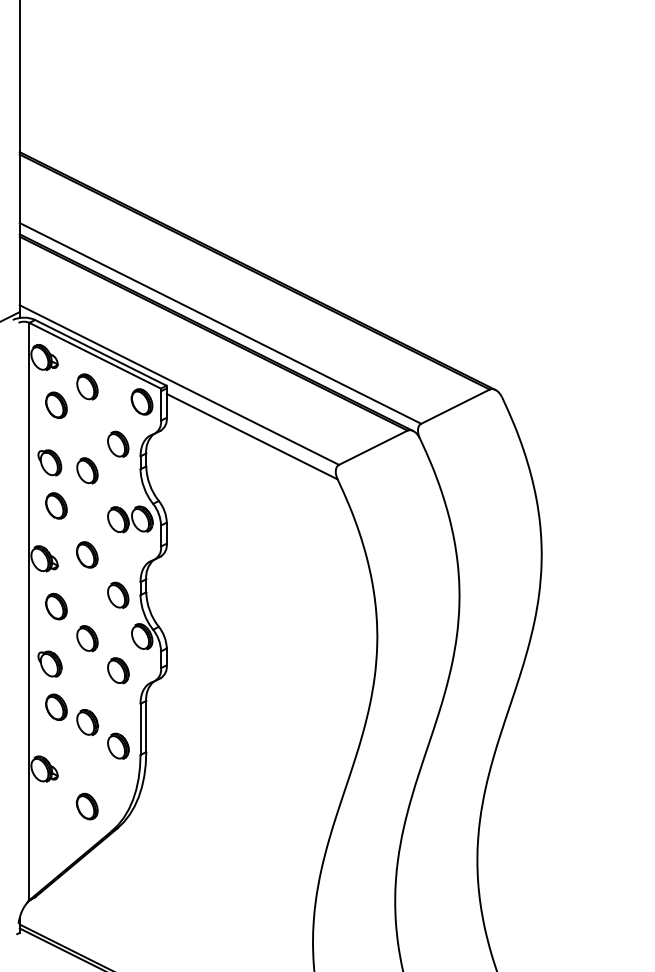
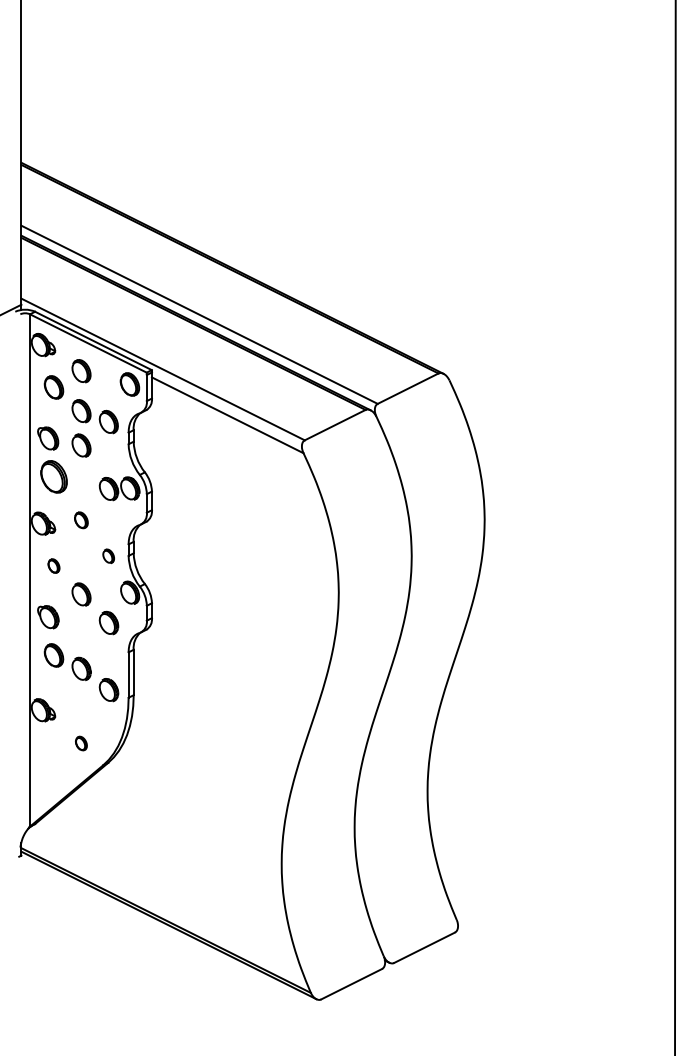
part: (87, 432) -> (81, 411), added
part: (55, 505) -> (53, 476), size x1.4
part: (87, 555) -> (81, 520), size x0.7
part: (117, 595) -> (108, 556), size x0.6
part: (55, 605) -> (53, 565), size x0.6
part: (87, 806) -> (81, 743), size x0.6

